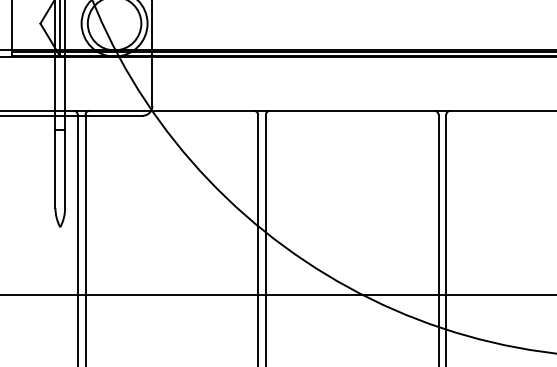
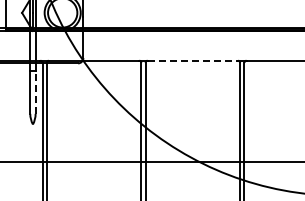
line: (353, 110) -> (193, 60), solid -> dashed
line: (64, 168) -> (35, 92), solid -> dashed

